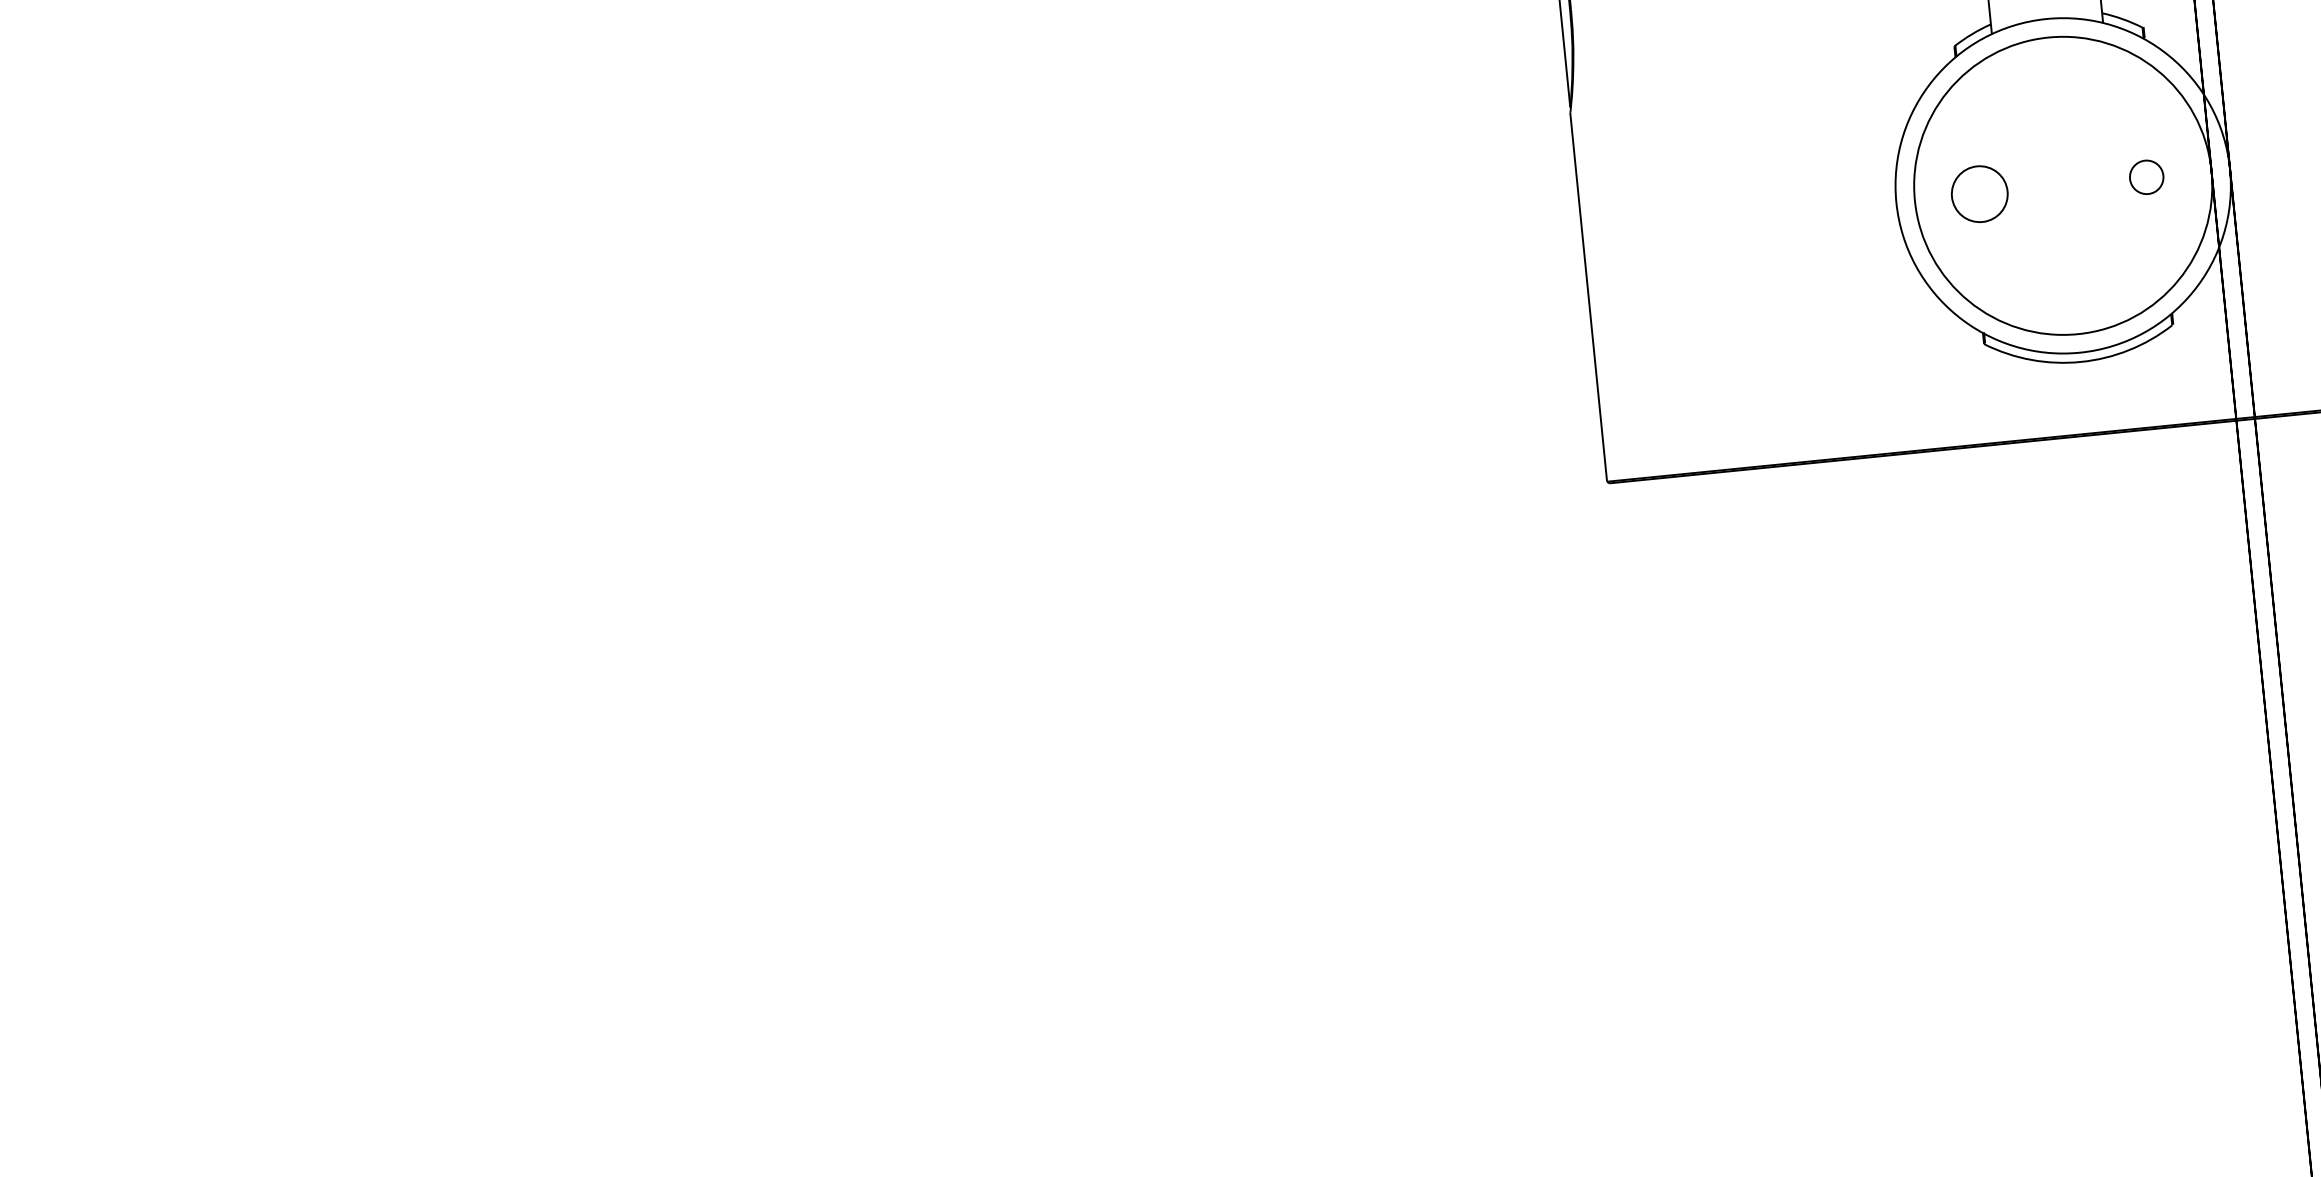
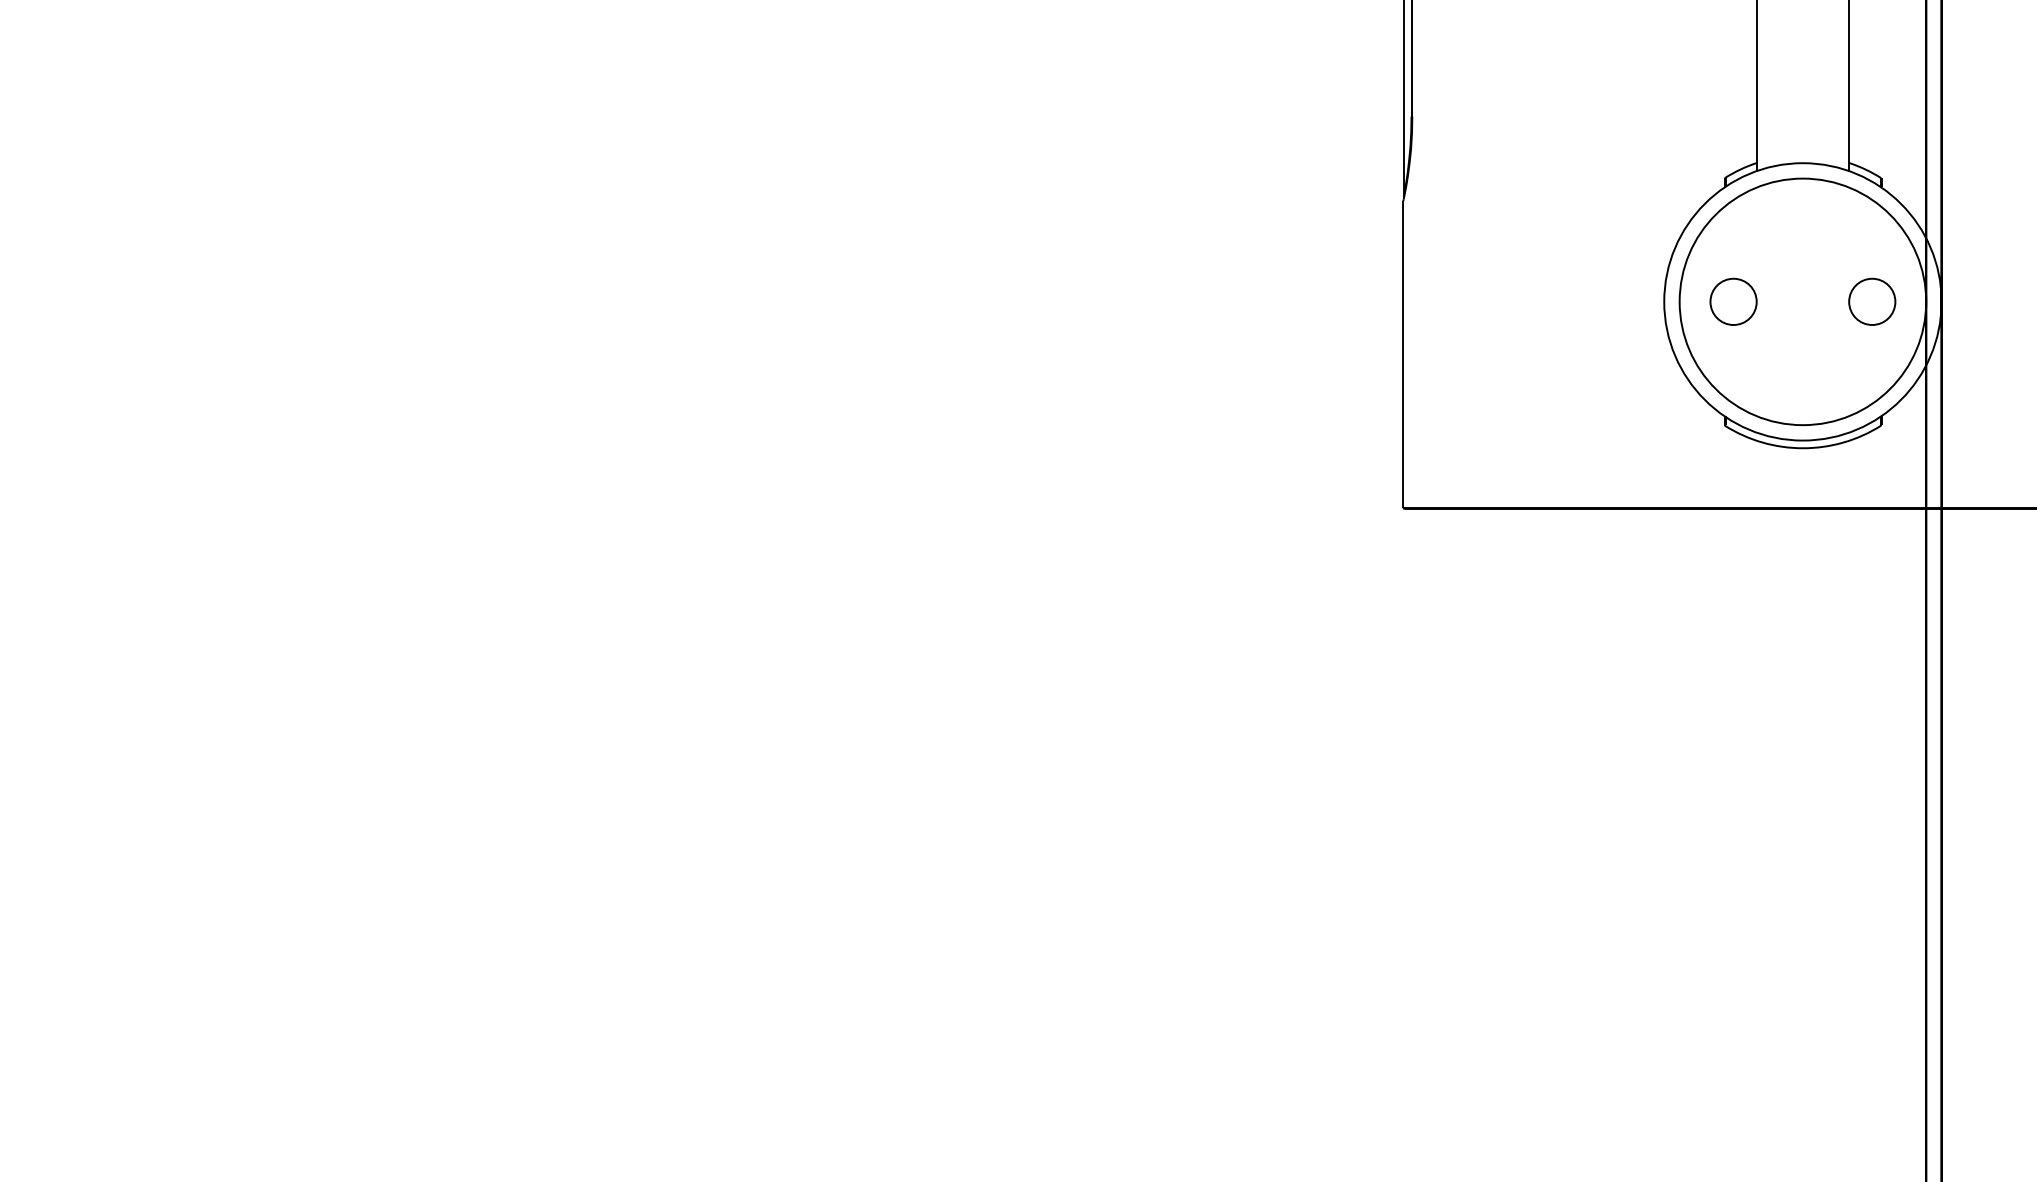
part: (2146, 177) -> (1872, 301), size x1.67

